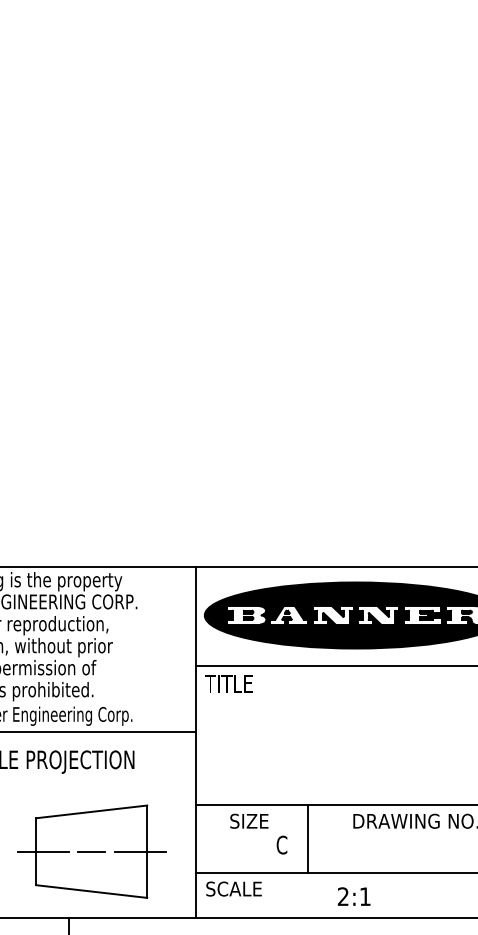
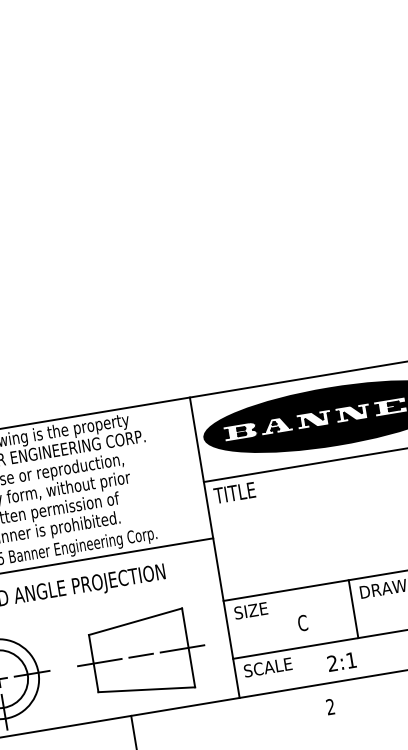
text: (249, 820) -> (251, 610), moved
line: (308, 838) -> (353, 608), moved
text: (353, 896) -> (341, 661), moved

